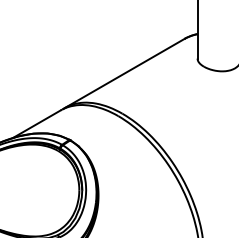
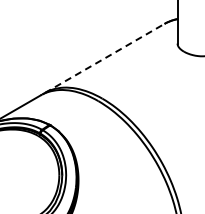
line: (125, 73) -> (105, 58), solid -> dashed

